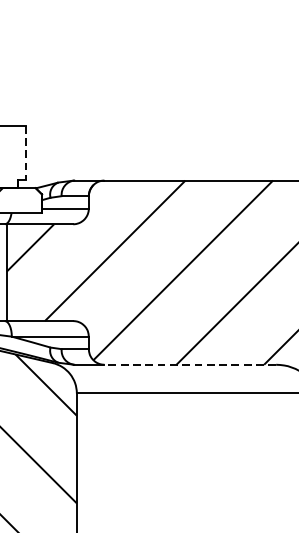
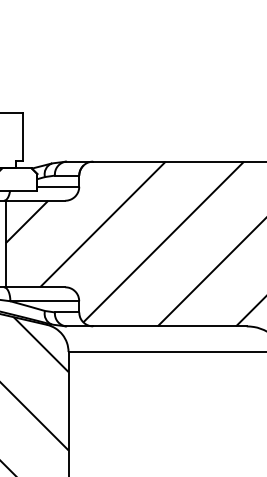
line: (26, 153) -> (23, 137), dashed -> solid
line: (189, 364) -> (169, 326), dashed -> solid

